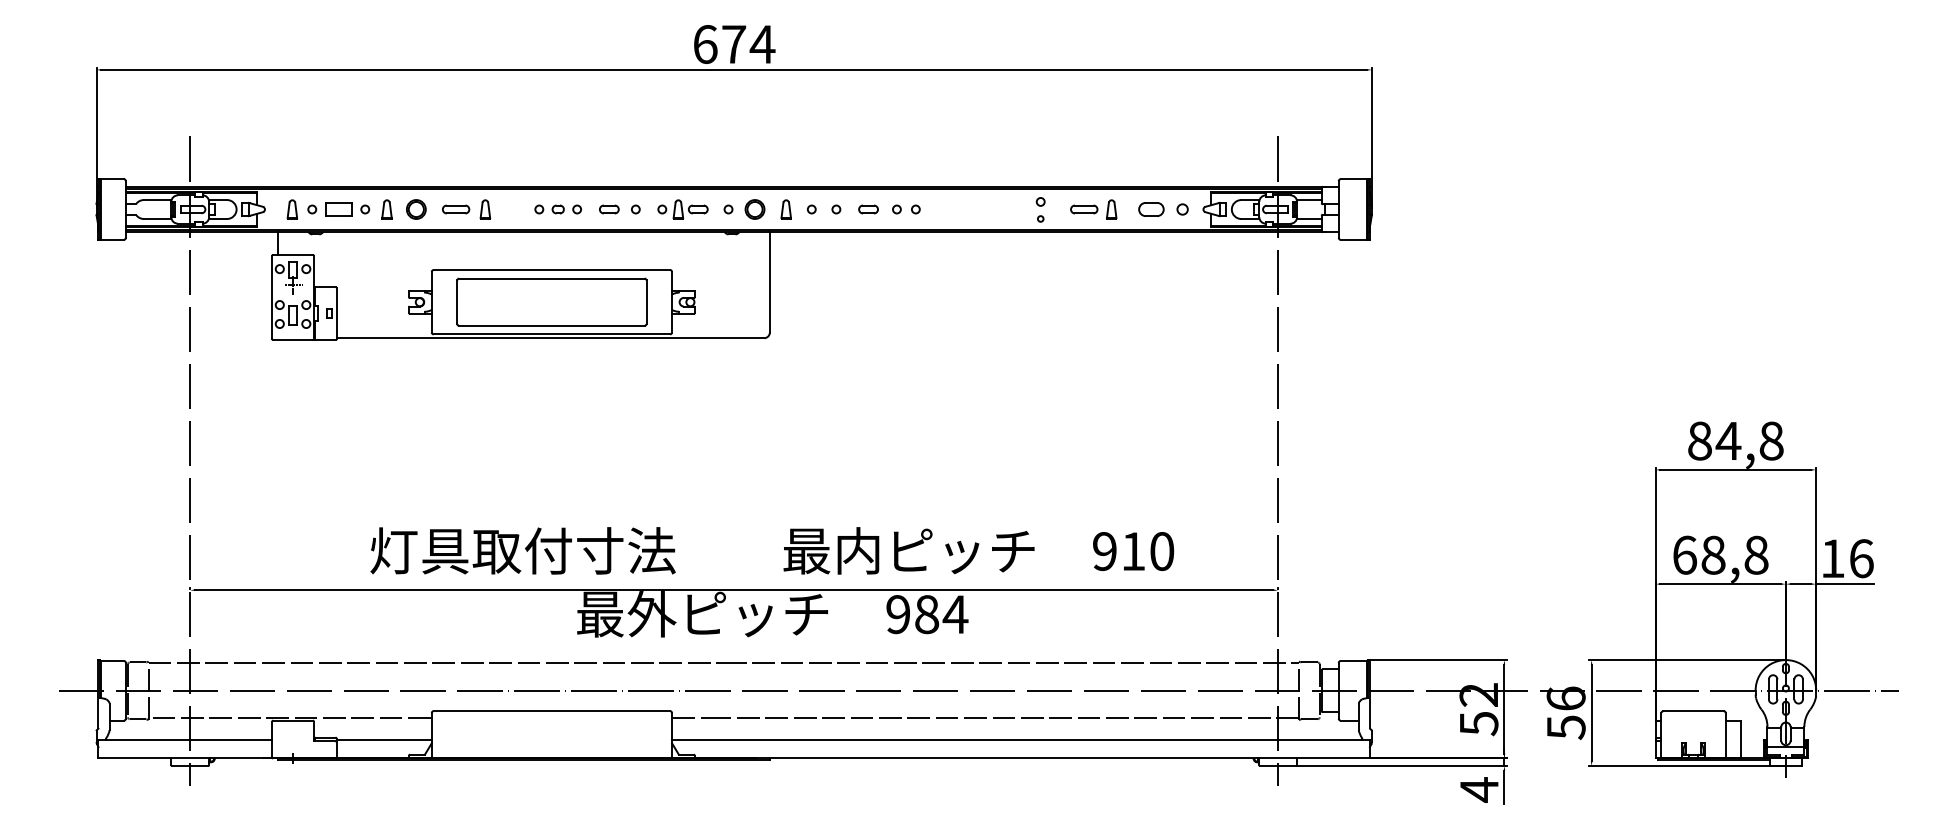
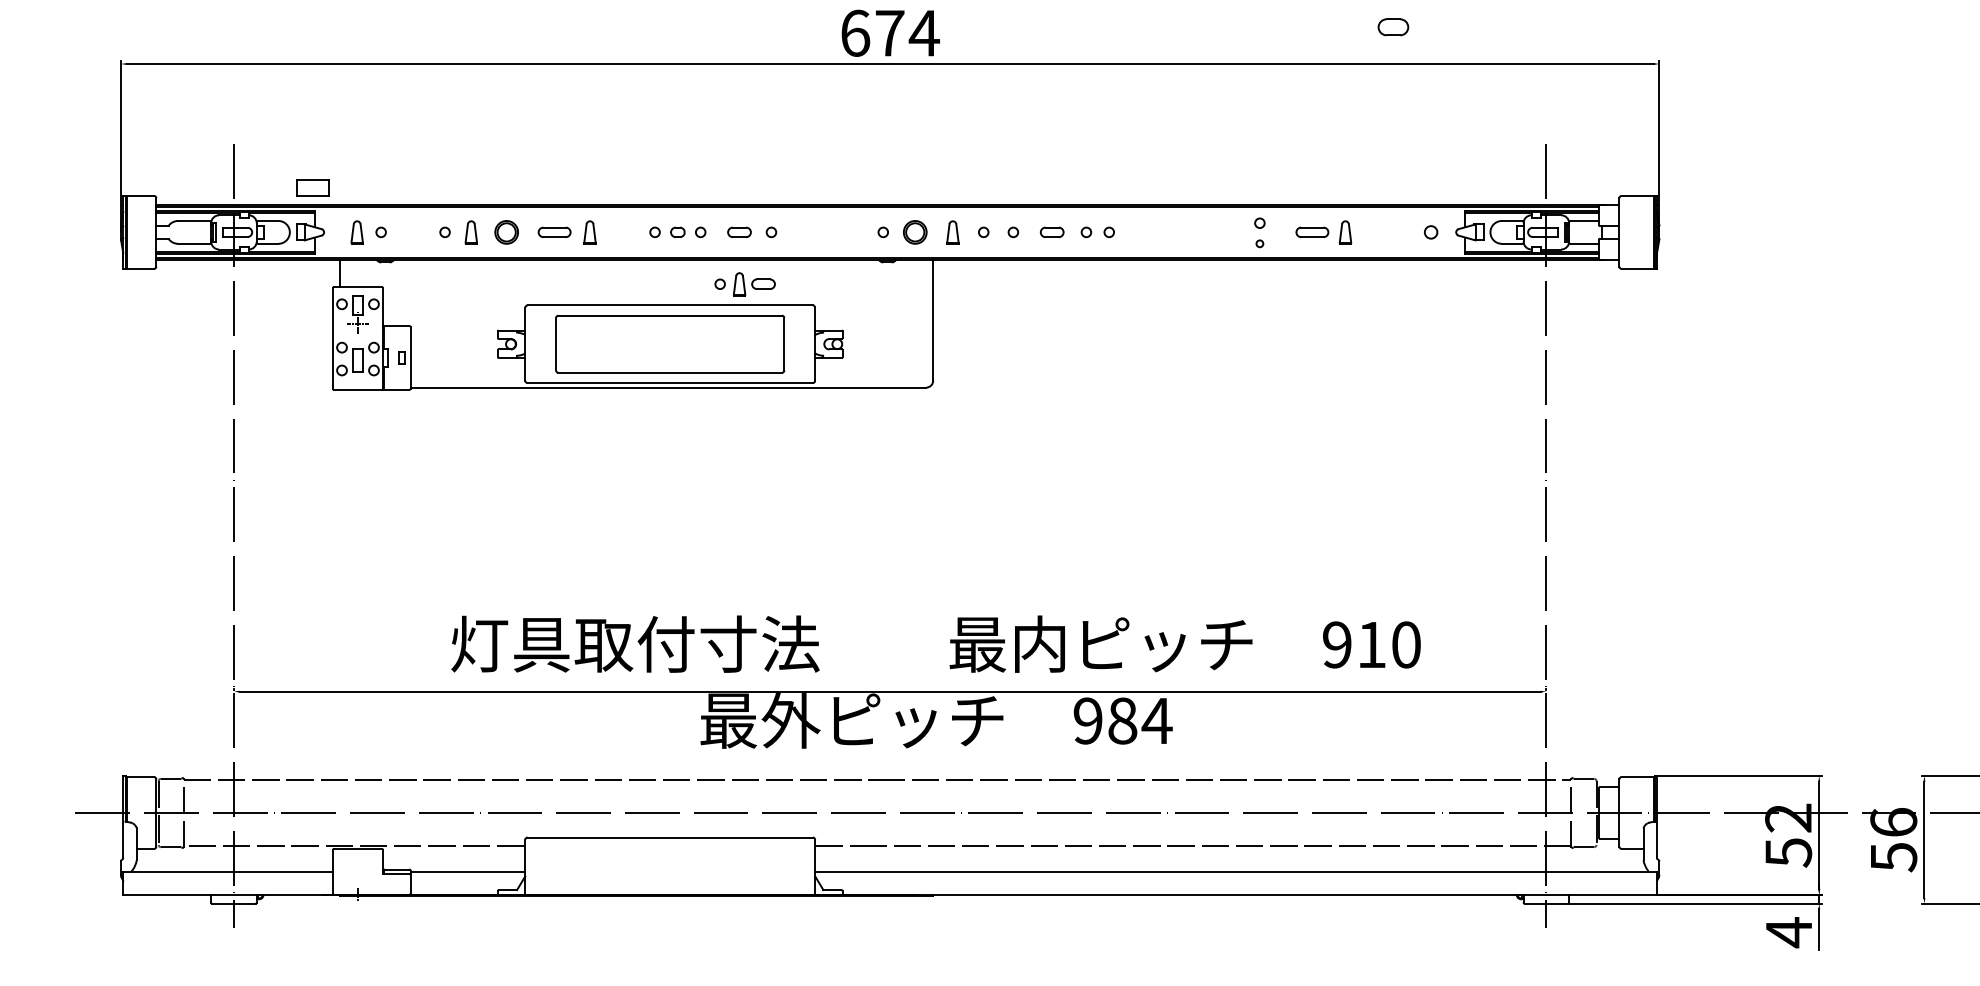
part: (338, 209) -> (312, 187), moved
part: (682, 209) -> (744, 284), moved
part: (1151, 209) -> (1393, 27), moved

